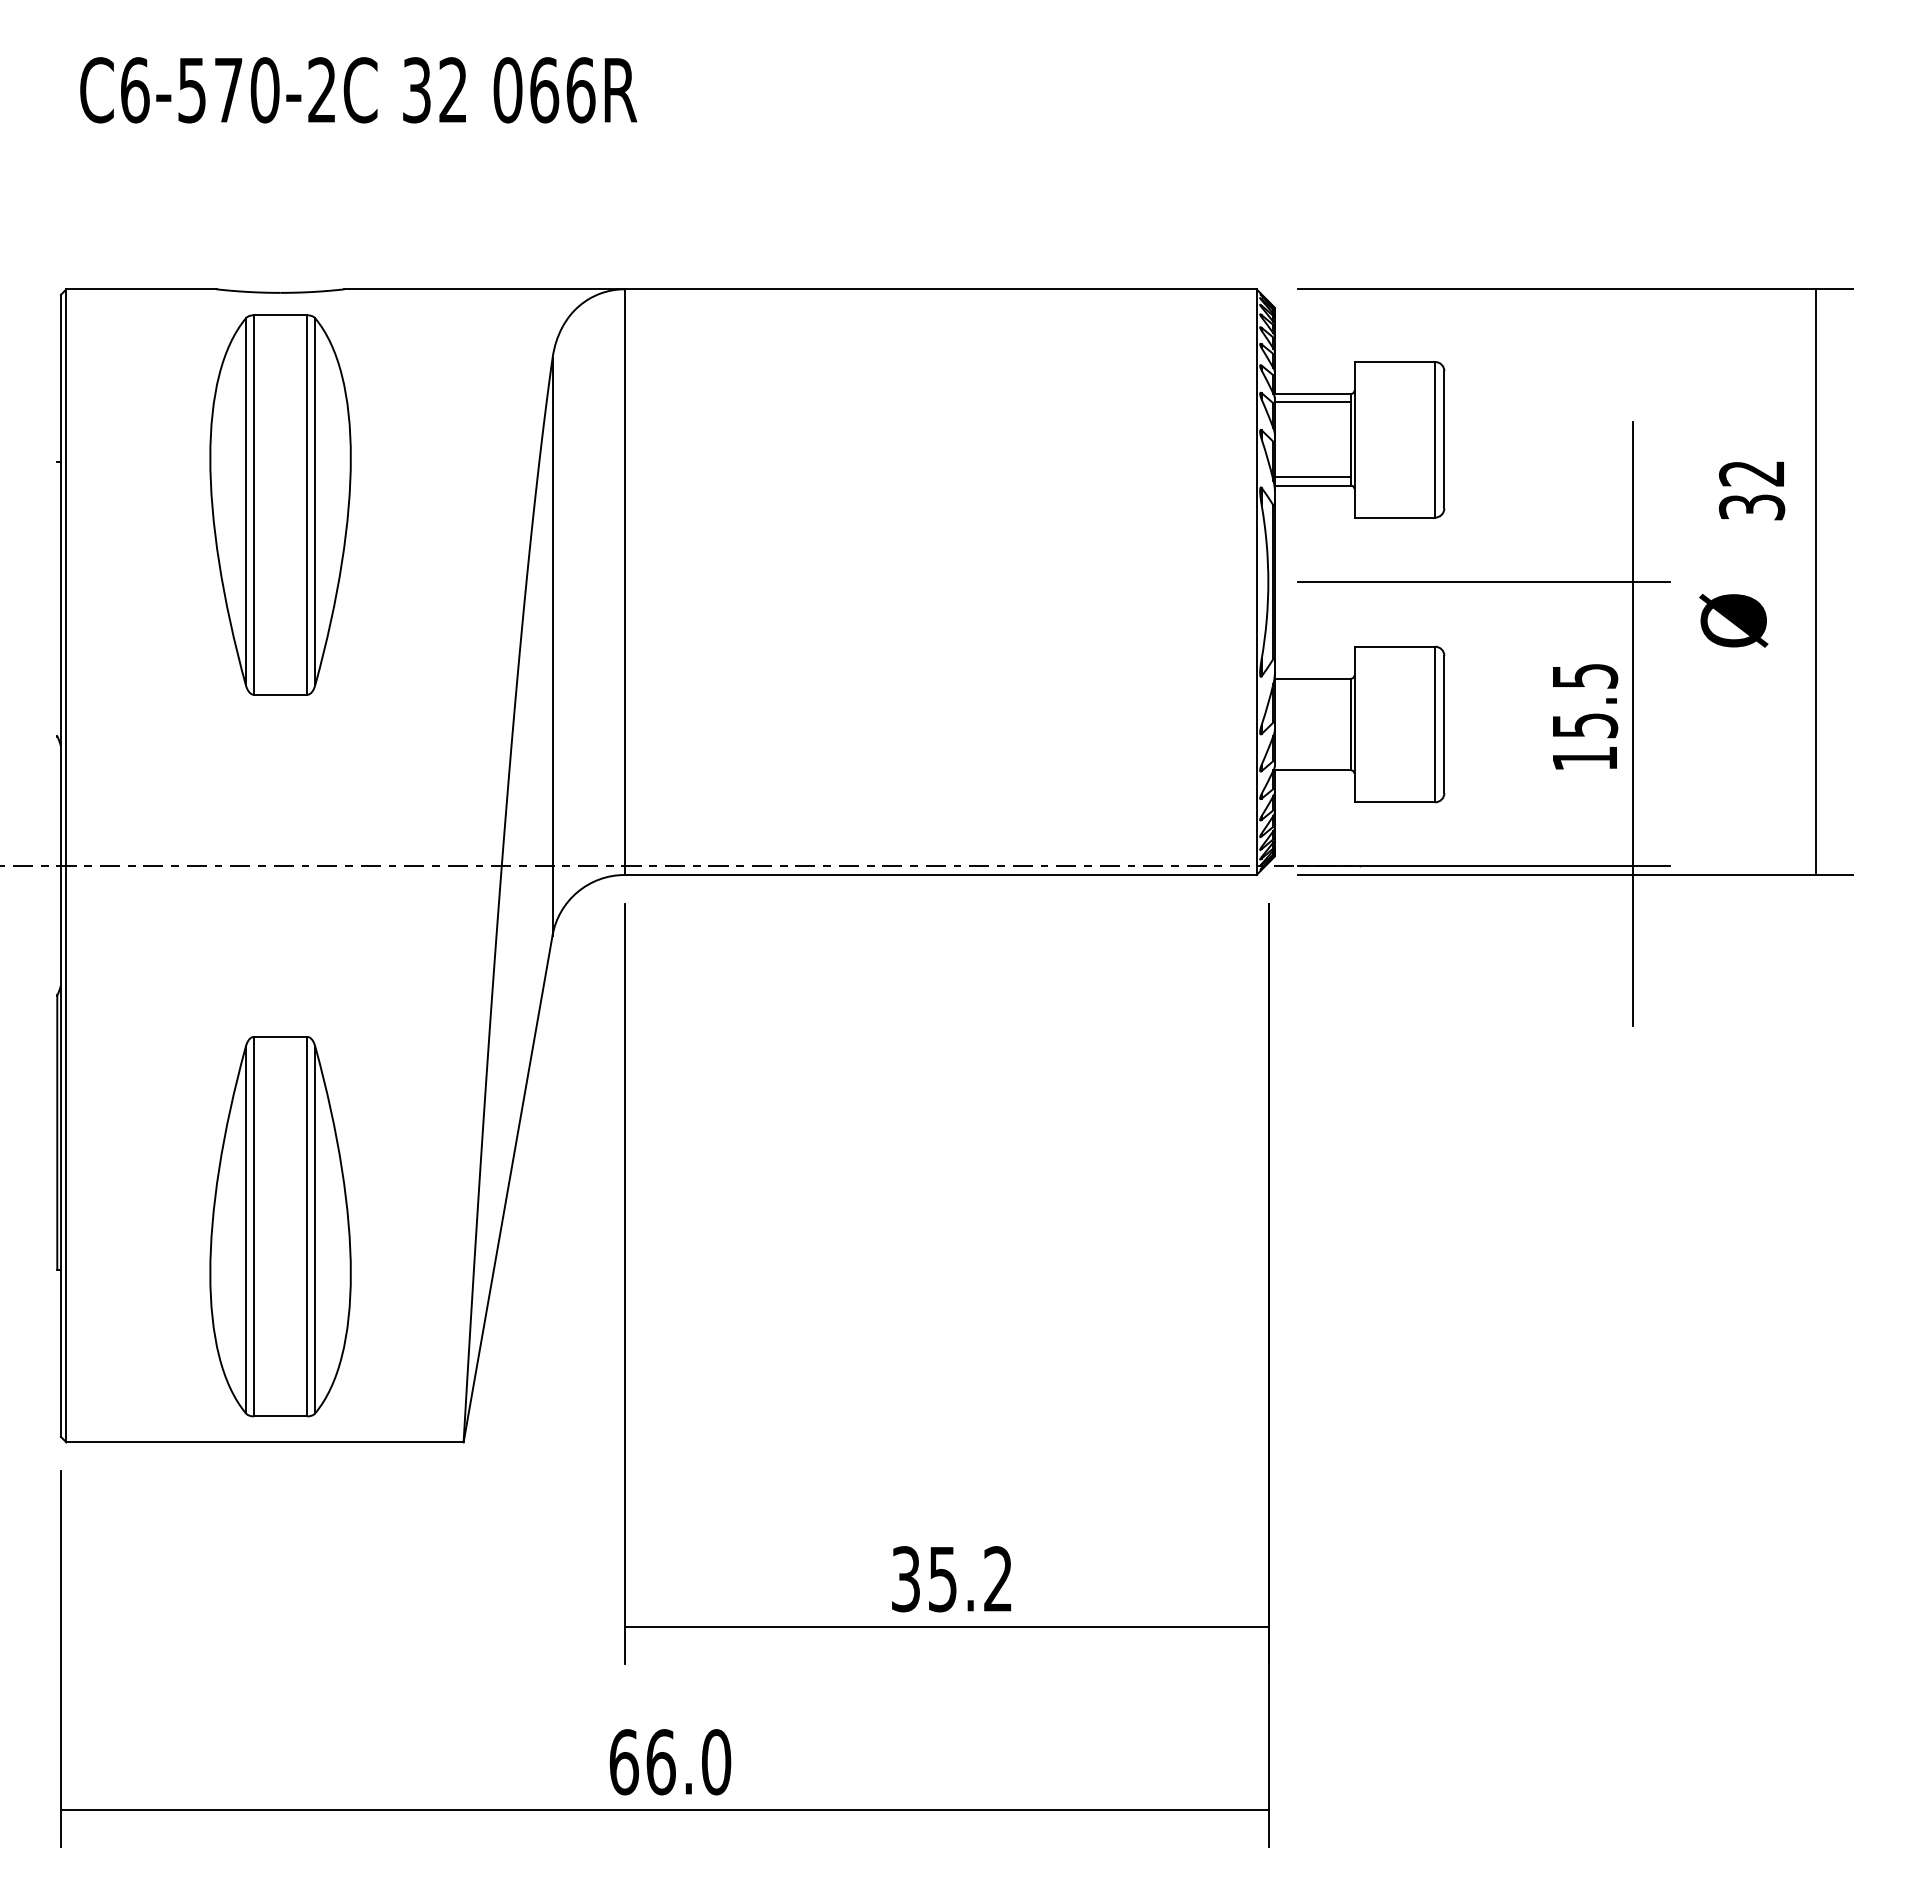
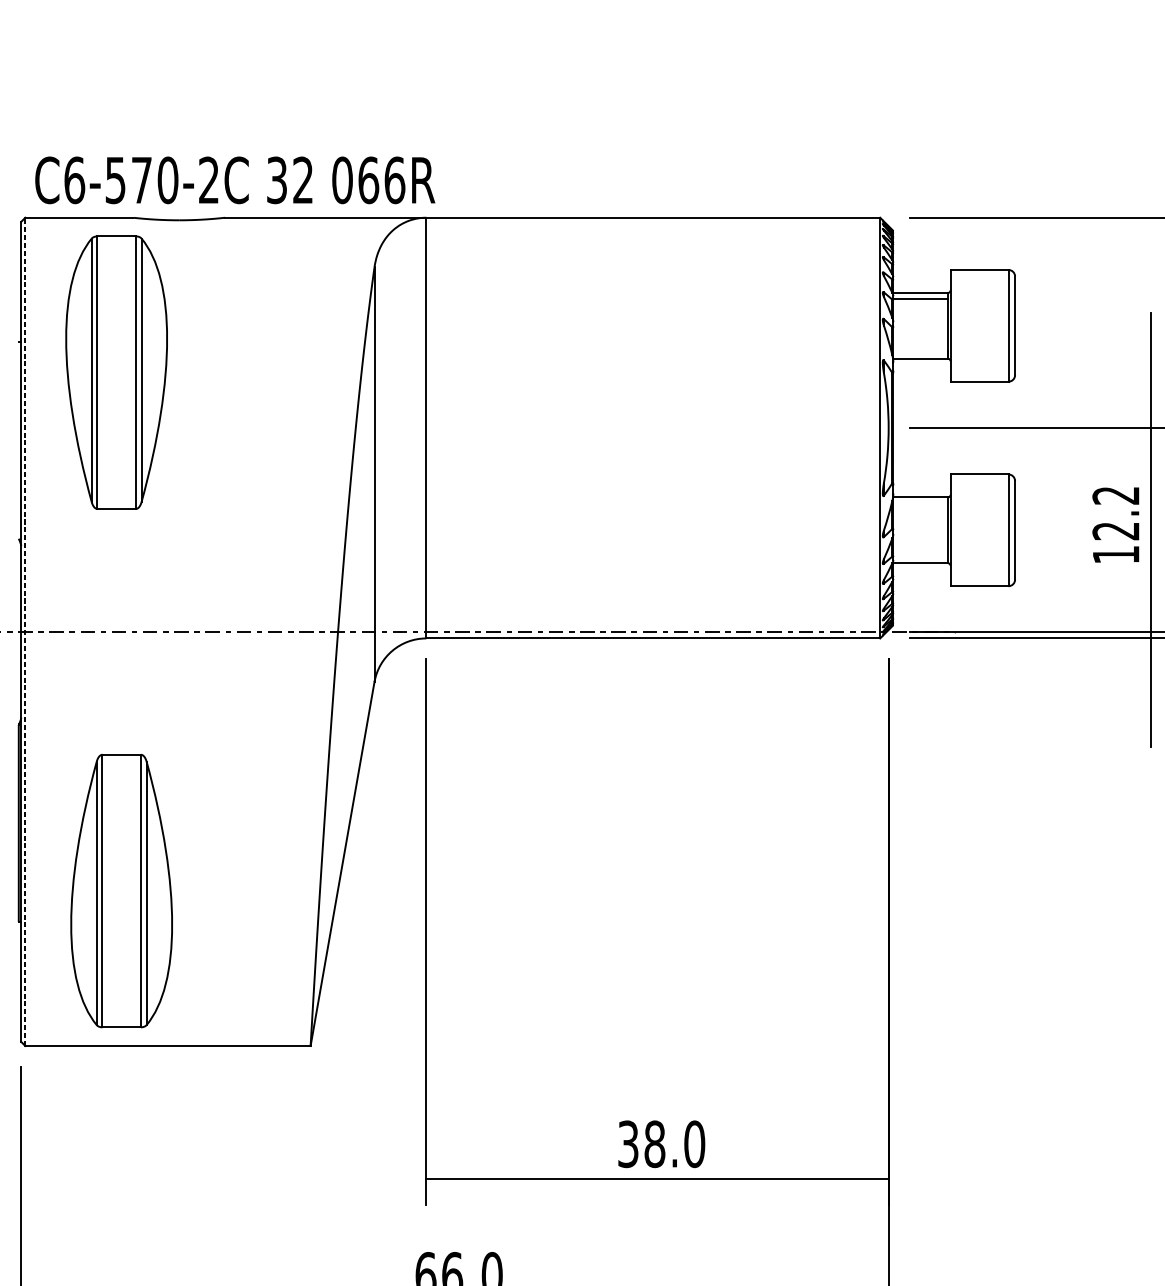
text: (358, 90) -> (235, 180), moved
line: (1312, 477) -> (920, 352), removed
part: (280, 504) -> (116, 372), moved
text: (1584, 701) -> (1115, 513), 15.5 -> 12.2
line: (66, 865) -> (25, 631), solid -> dashed
part: (280, 1226) -> (121, 890), moved
text: (970, 1579) -> (674, 1144), 35.2 -> 38.0

